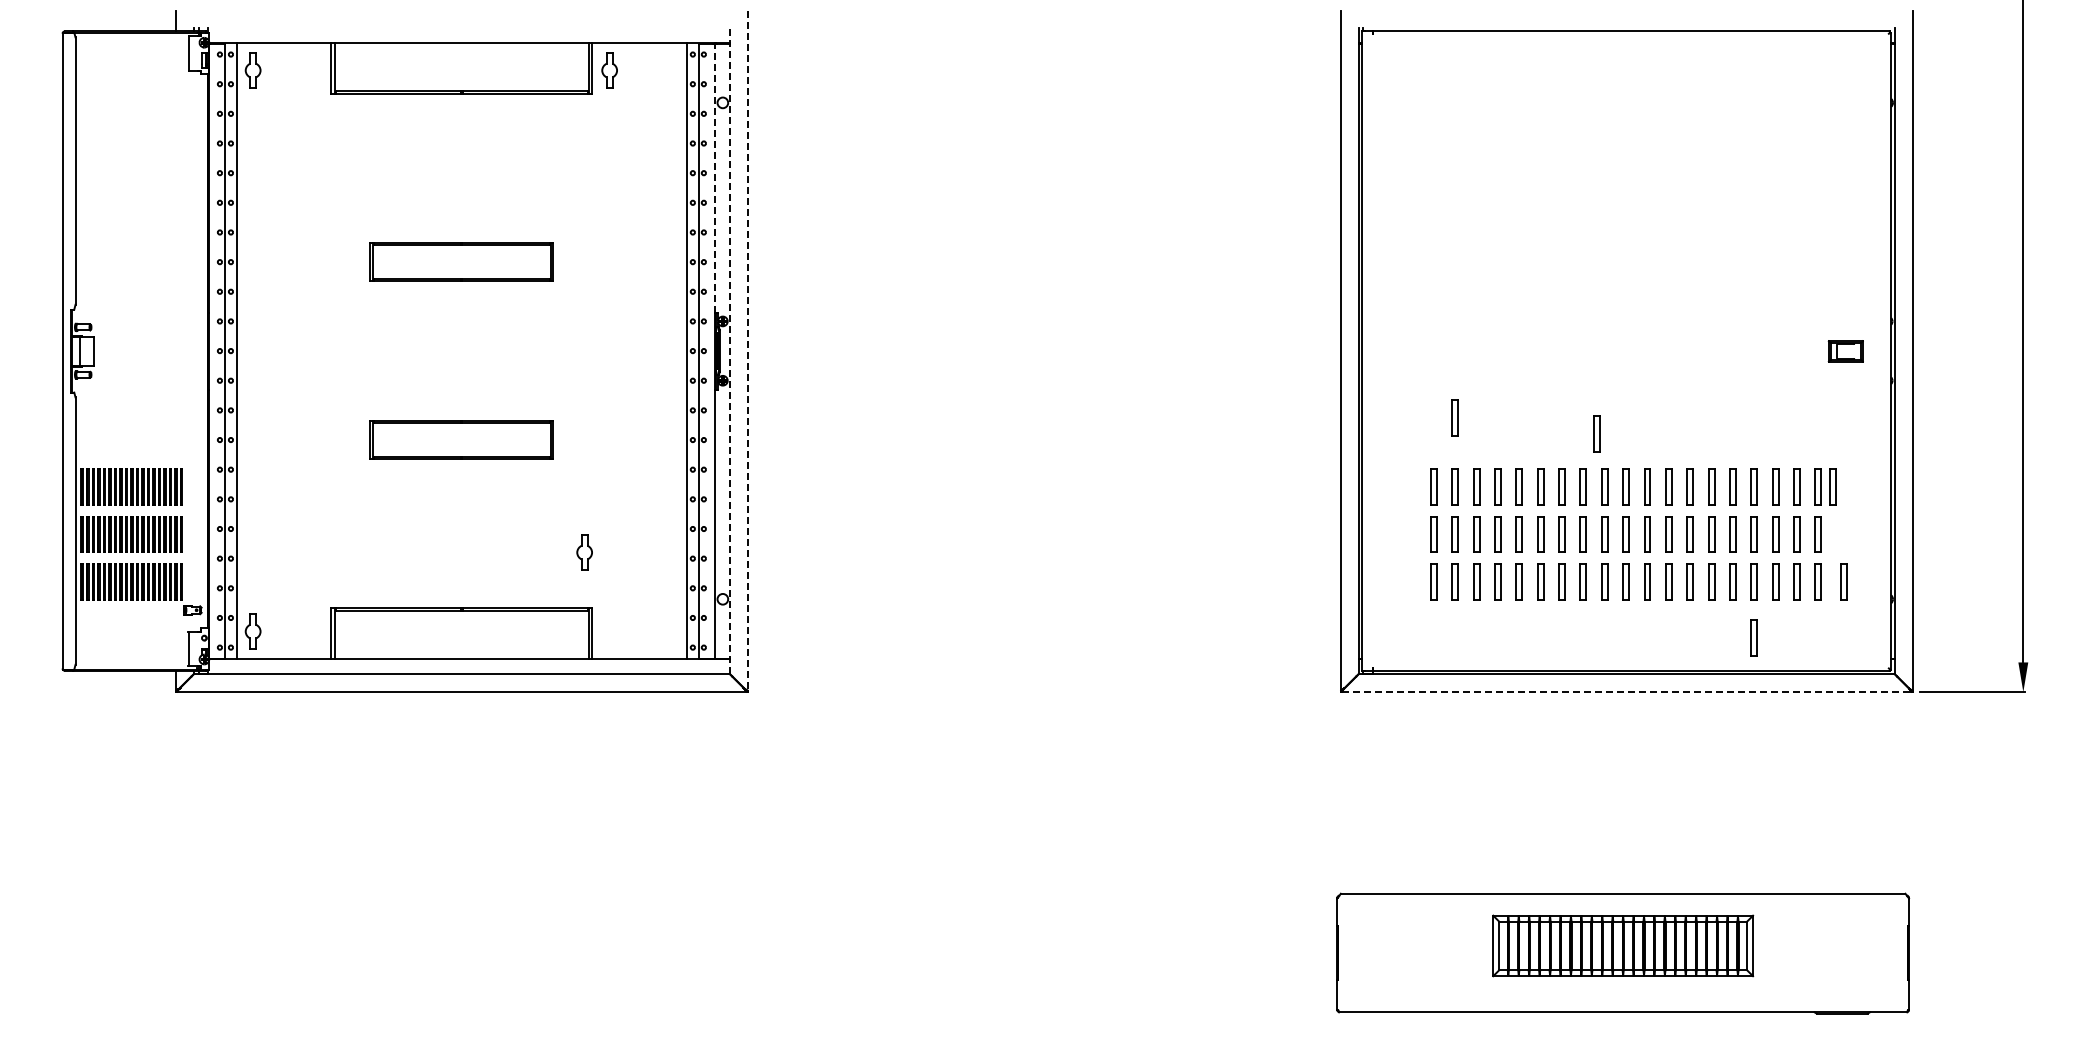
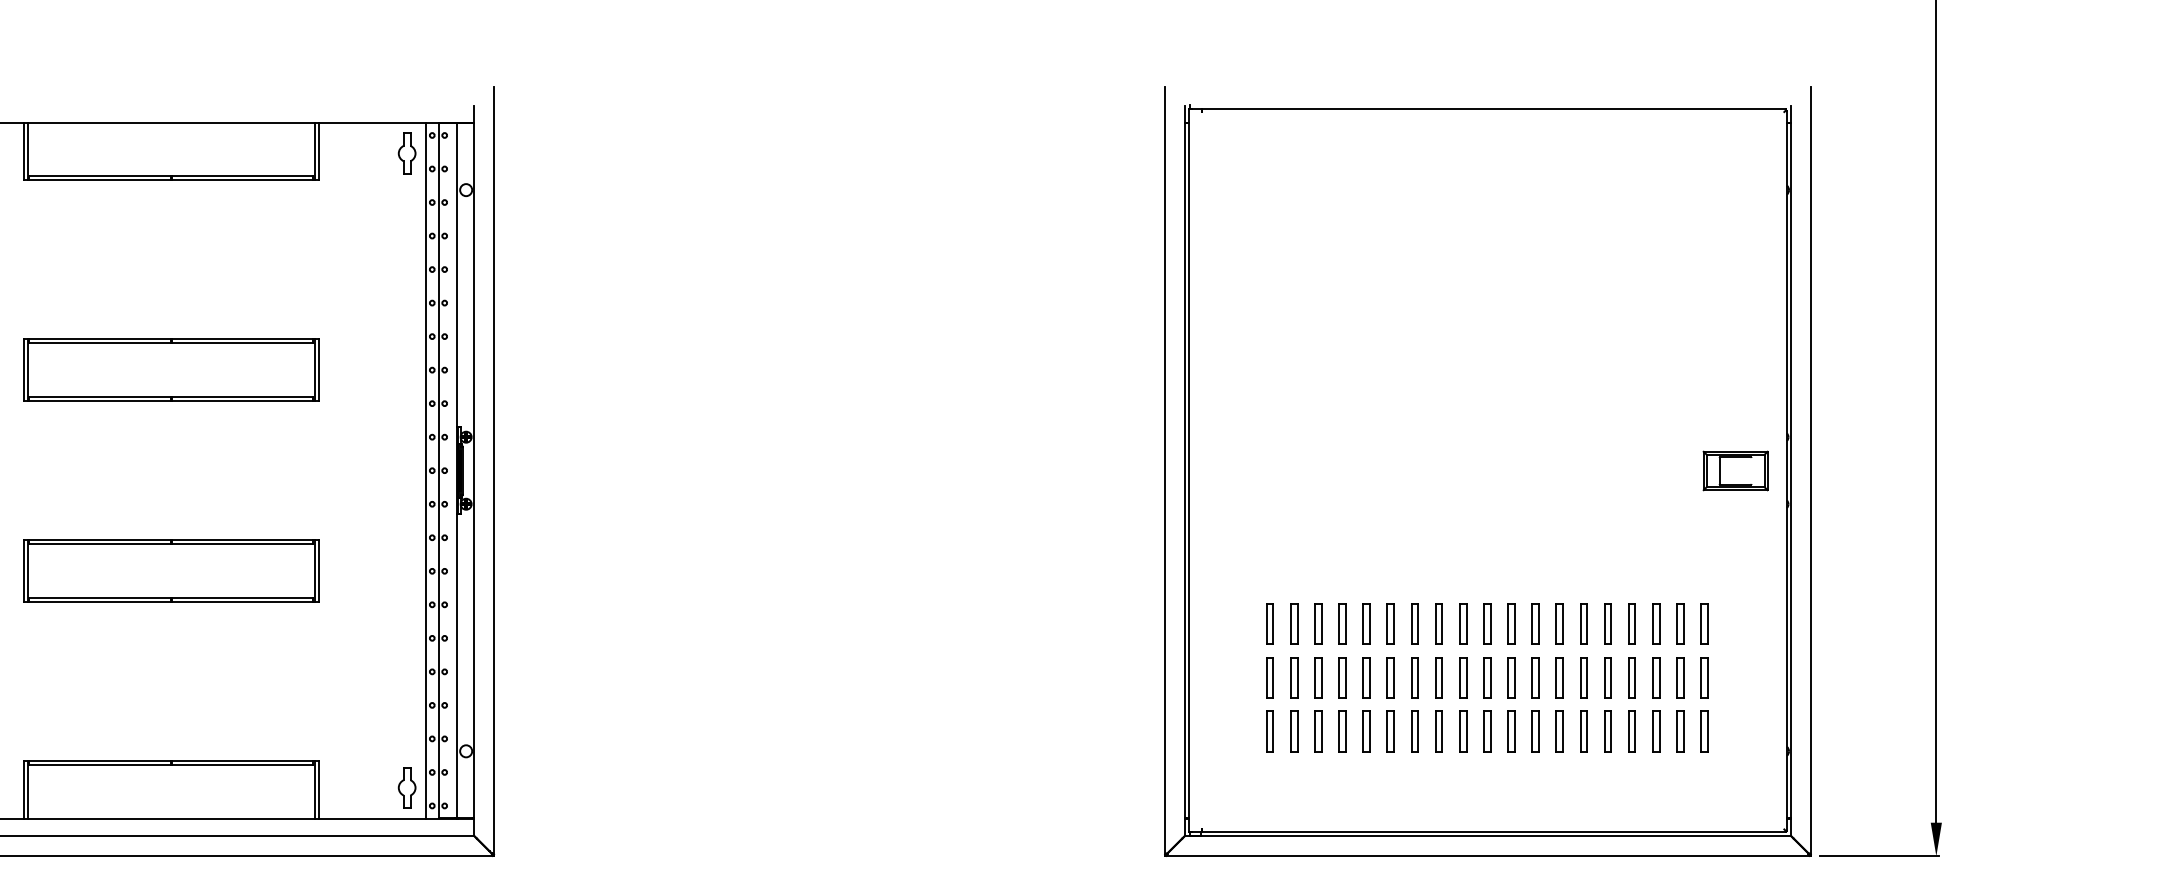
part: (609, 70) -> (406, 153), moved
line: (714, 177) -> (456, 274), dashed -> solid
part: (461, 261) -> (170, 369), size x1.43
line: (729, 351) -> (473, 471), dashed -> solid
line: (747, 351) -> (494, 471), dashed -> solid
part: (1845, 351) -> (1735, 471), size x1.67
part: (1454, 417) -> (1293, 545), removed
part: (1596, 433) -> (1453, 563), removed
part: (461, 439) -> (170, 570), size x1.43
part: (1832, 486) -> (1720, 623), removed
part: (584, 552) -> (406, 787), moved
part: (1843, 581) -> (1733, 731), removed
part: (1753, 637) -> (1631, 794), removed
line: (1626, 692) -> (1487, 856), dashed -> solid

